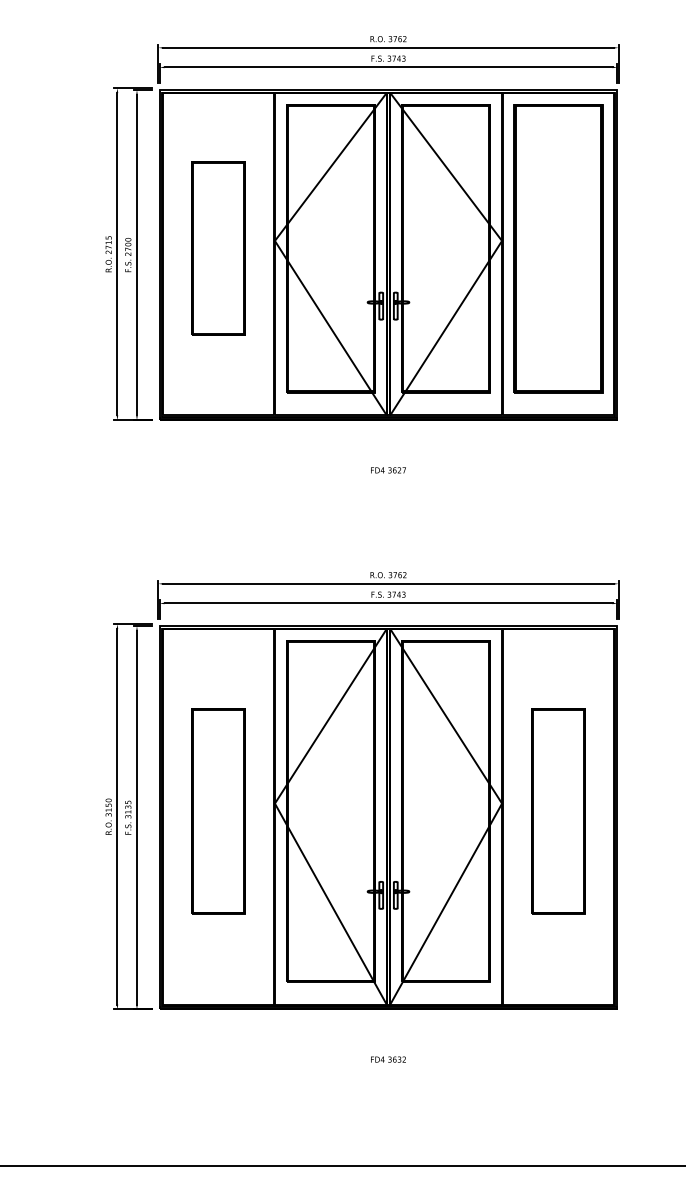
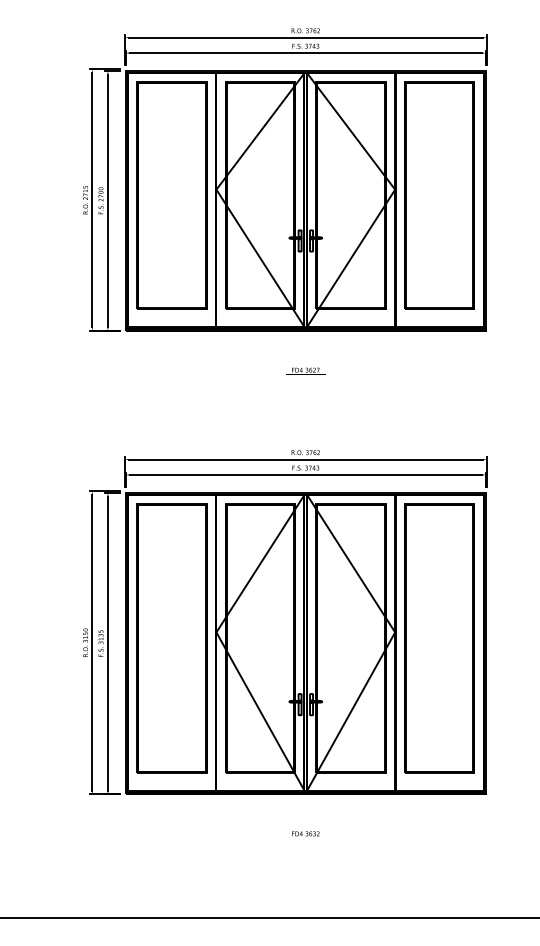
part: (217, 248) -> (171, 195), size x1.67
part: (217, 811) -> (171, 638), size x1.67
part: (558, 811) -> (439, 638), size x1.67

